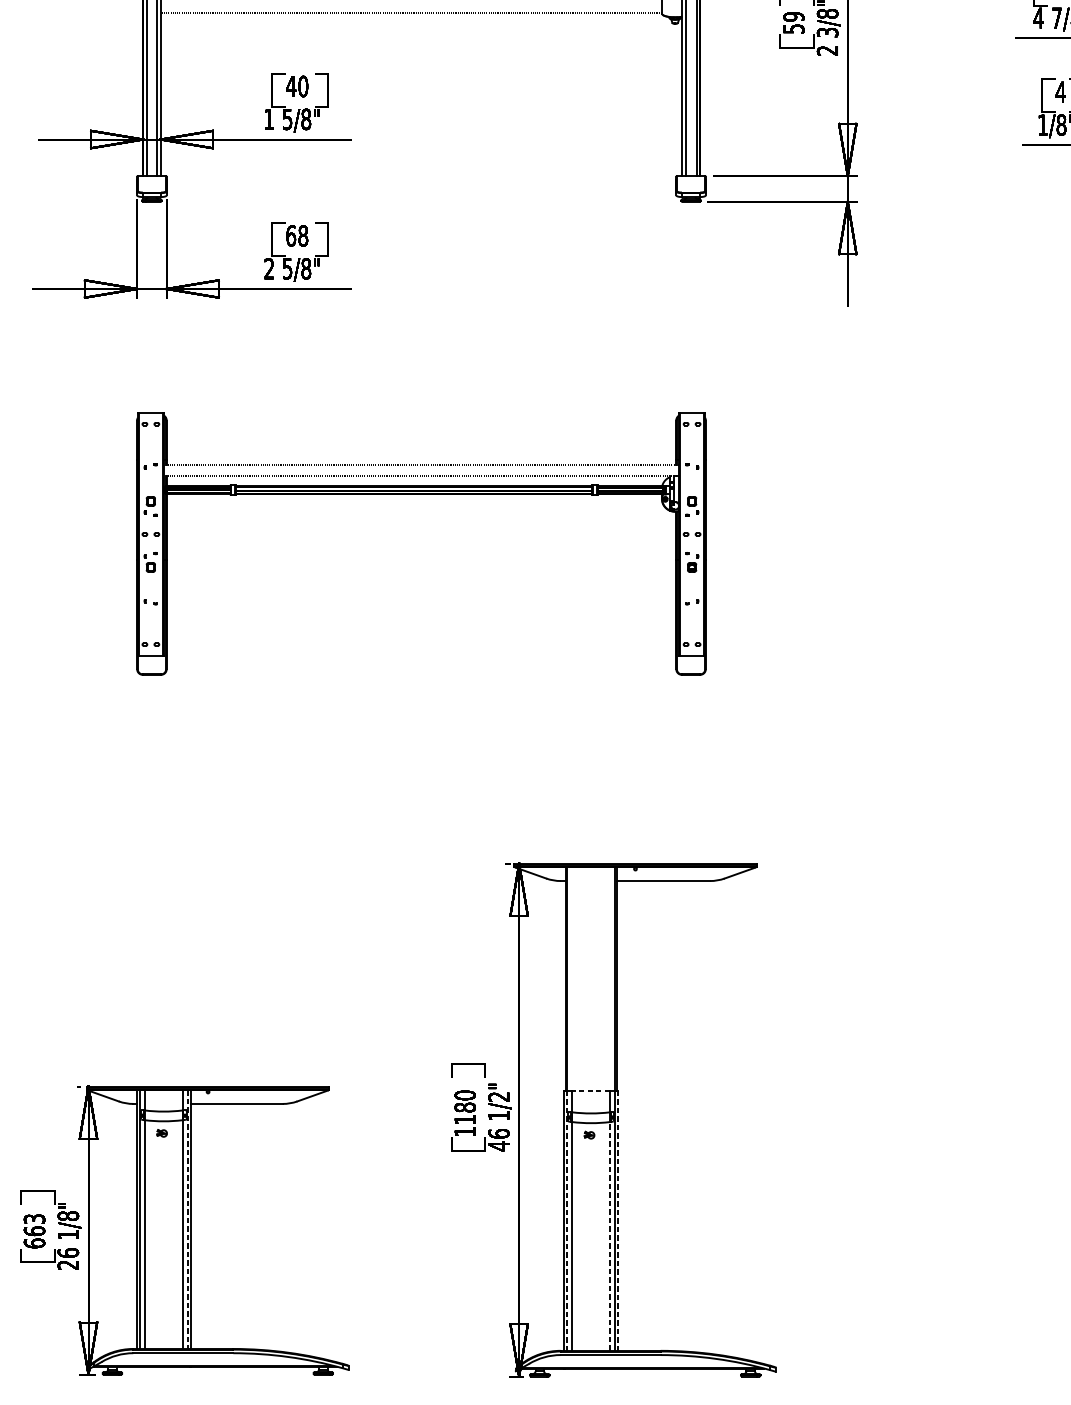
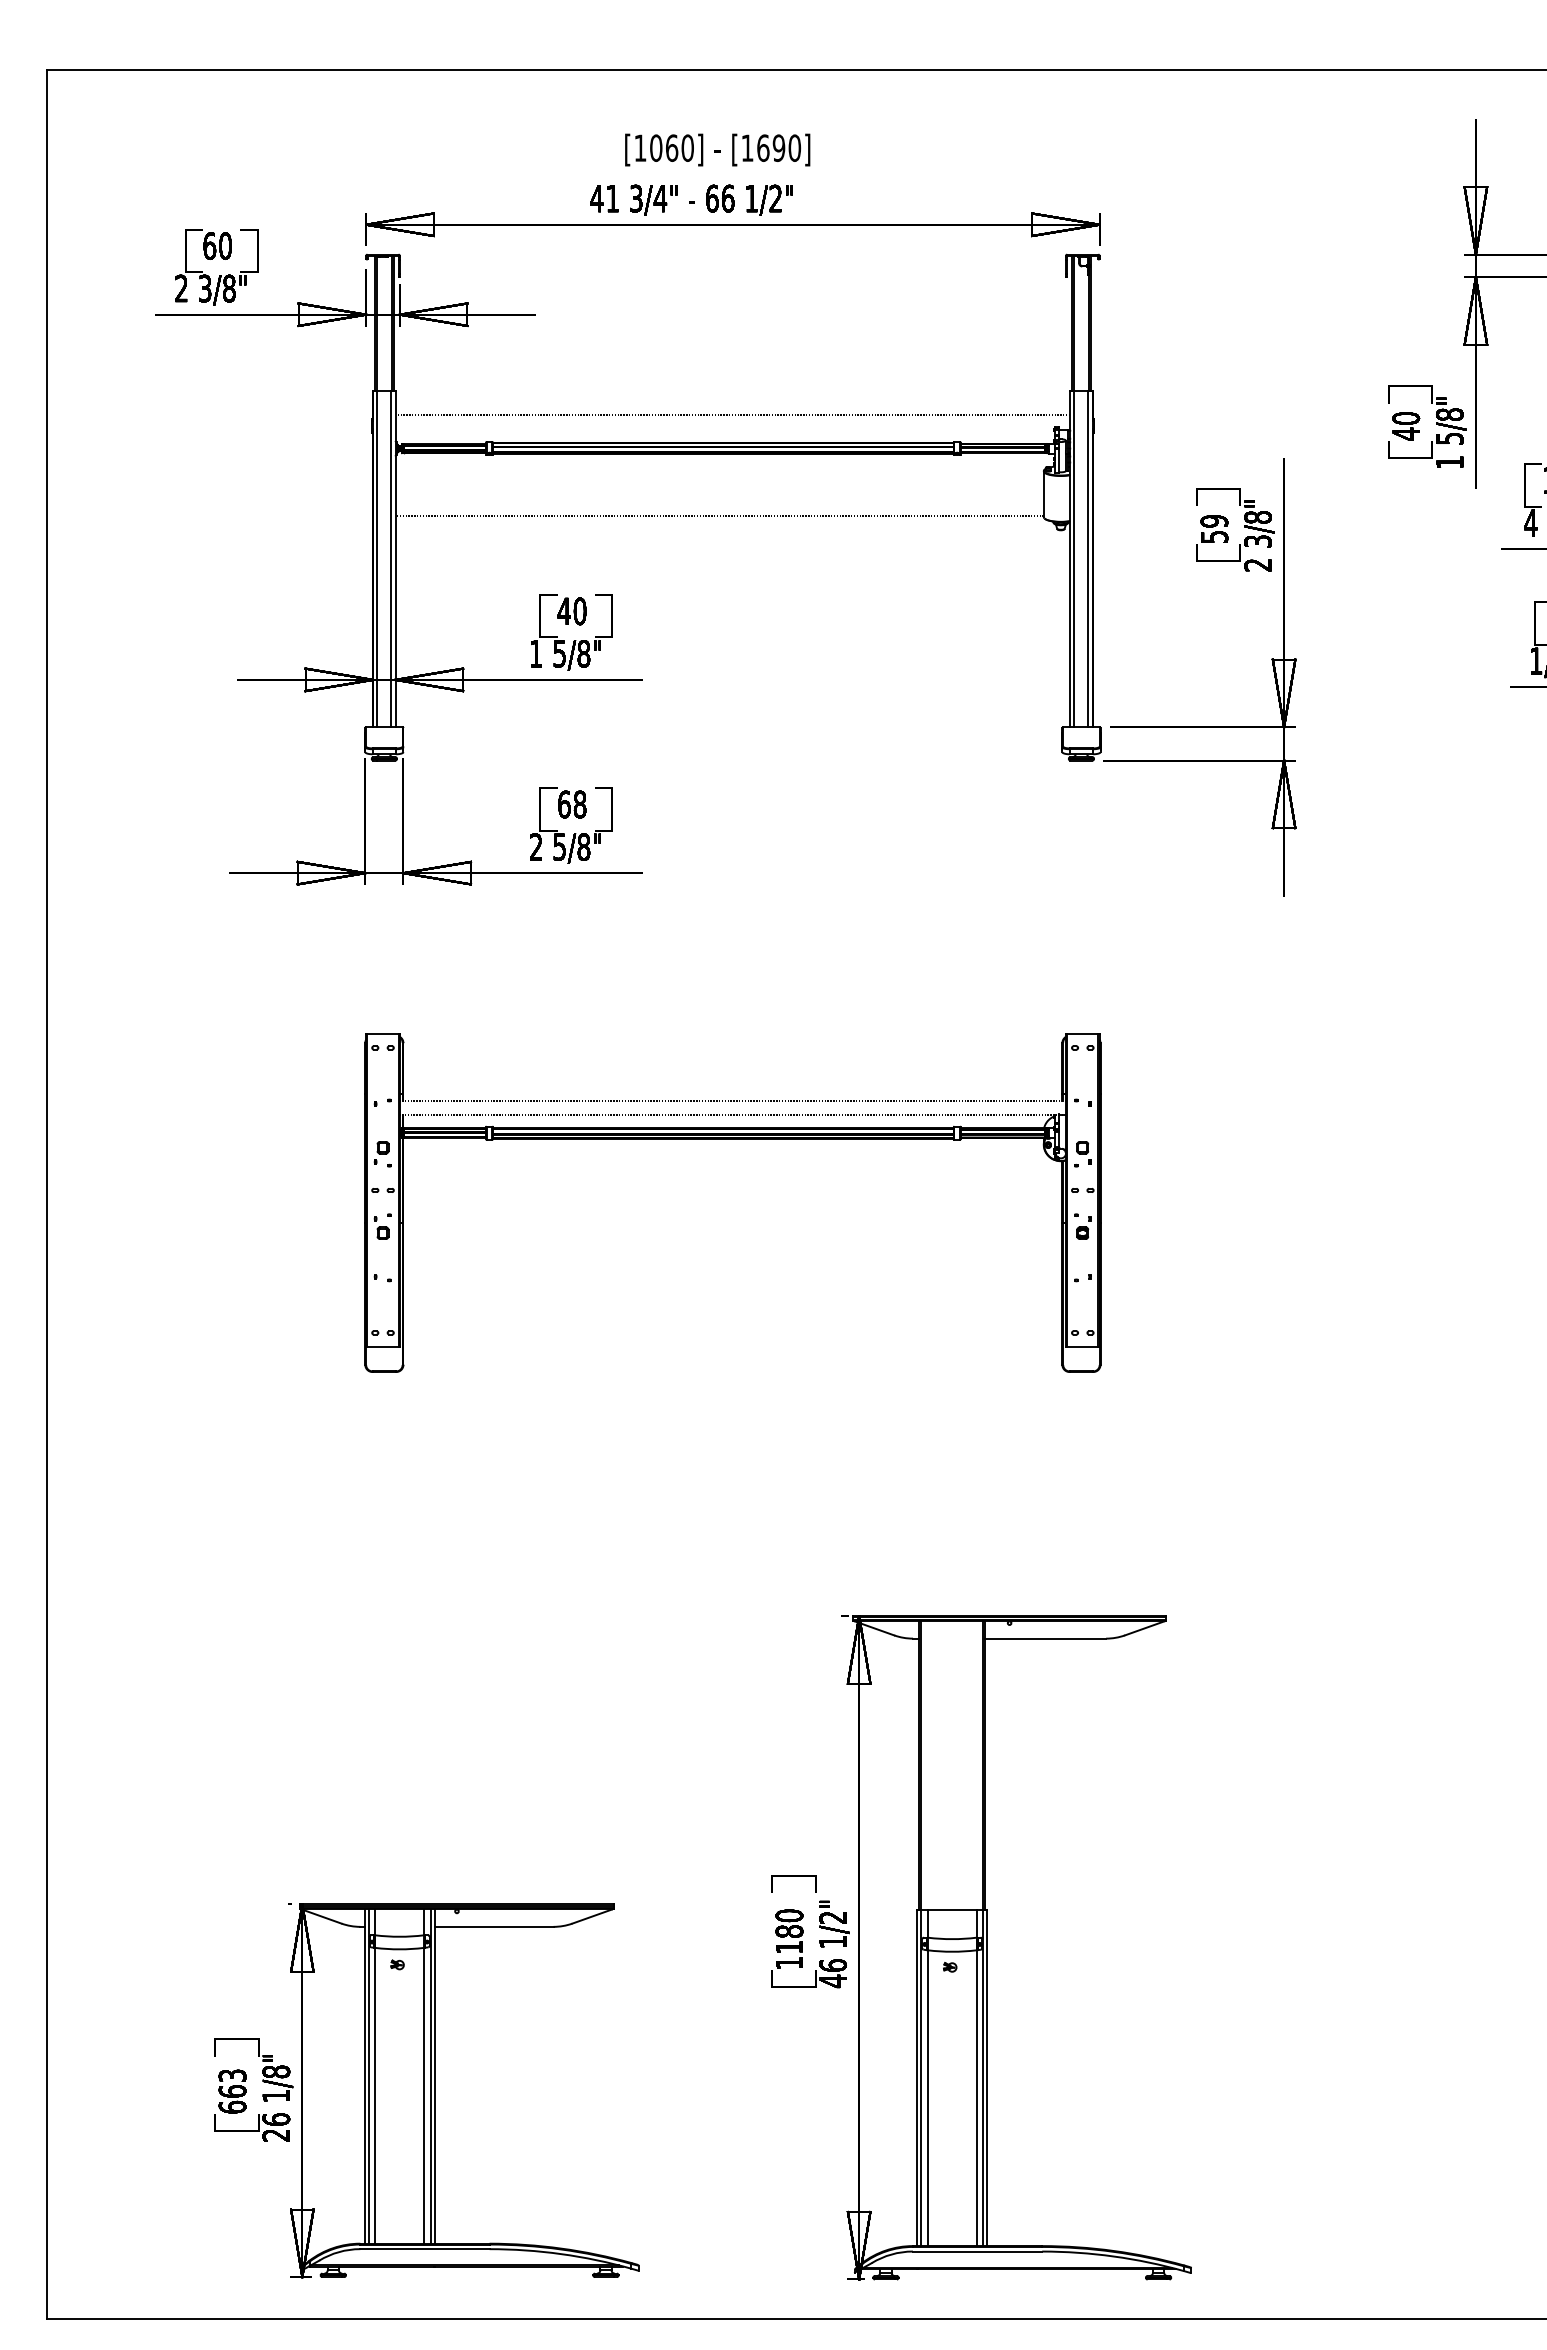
line: (590, 1090) -> (951, 1909), dashed -> solid
line: (187, 1219) -> (430, 2076), dashed -> solid
line: (567, 1221) -> (921, 2078), dashed -> solid
line: (618, 1221) -> (987, 2078), dashed -> solid
line: (609, 1236) -> (976, 2098), dashed -> solid

